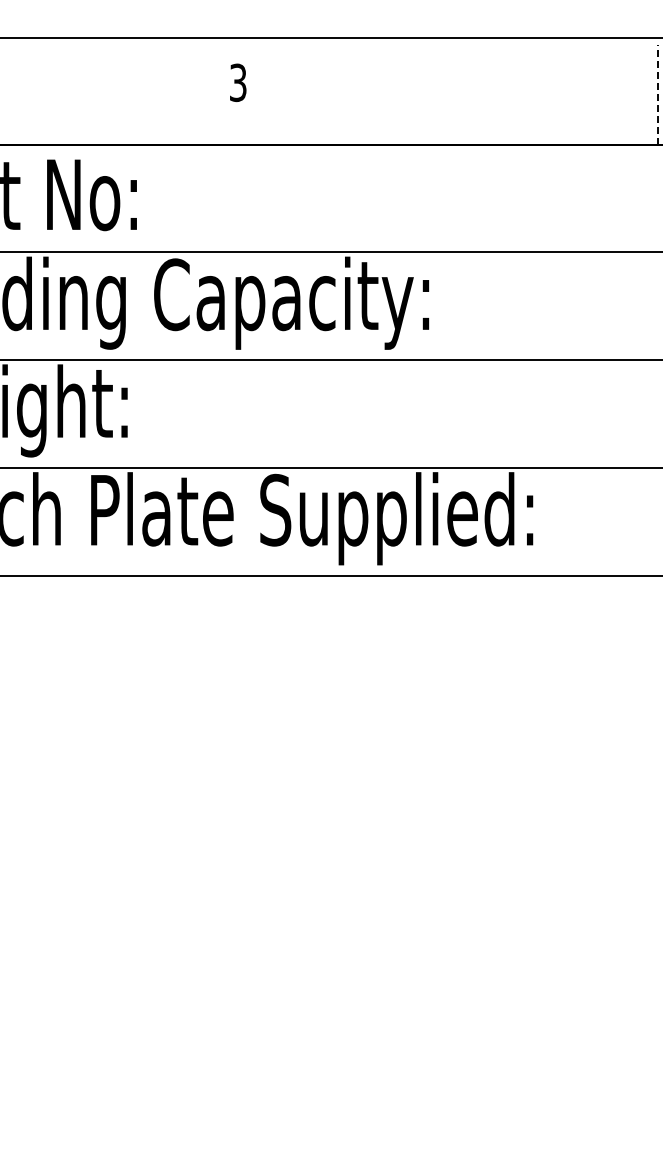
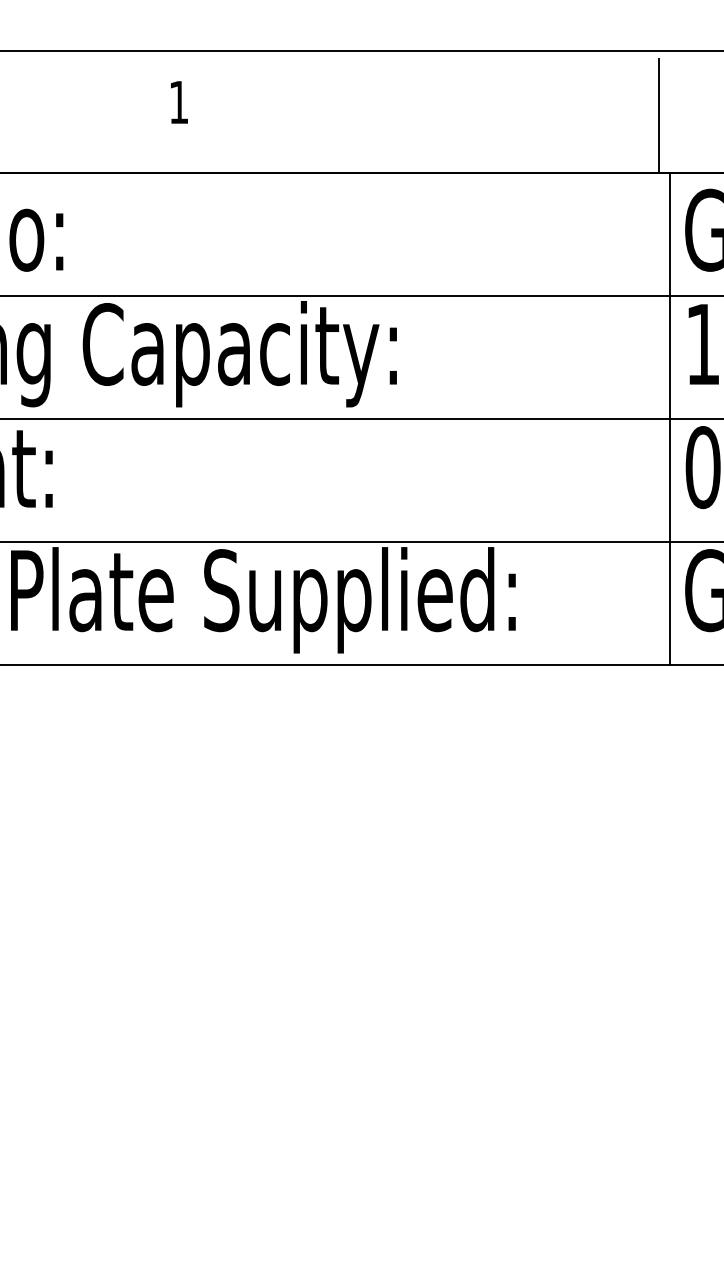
text: (238, 82) -> (179, 102), 3 -> 1
line: (658, 94) -> (658, 115), dashed -> solid

